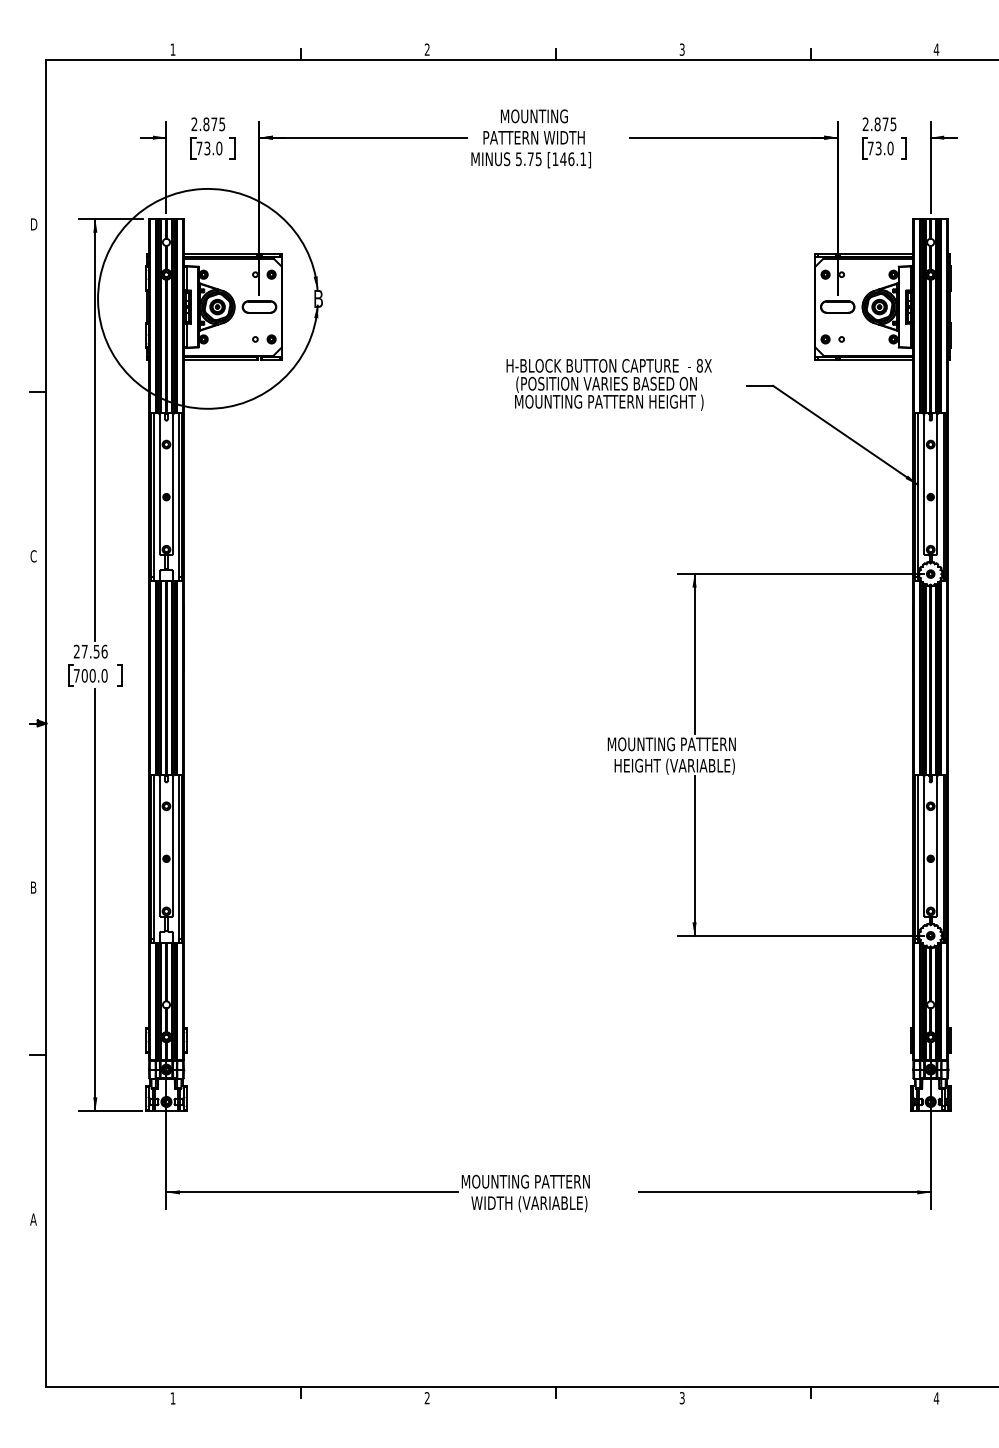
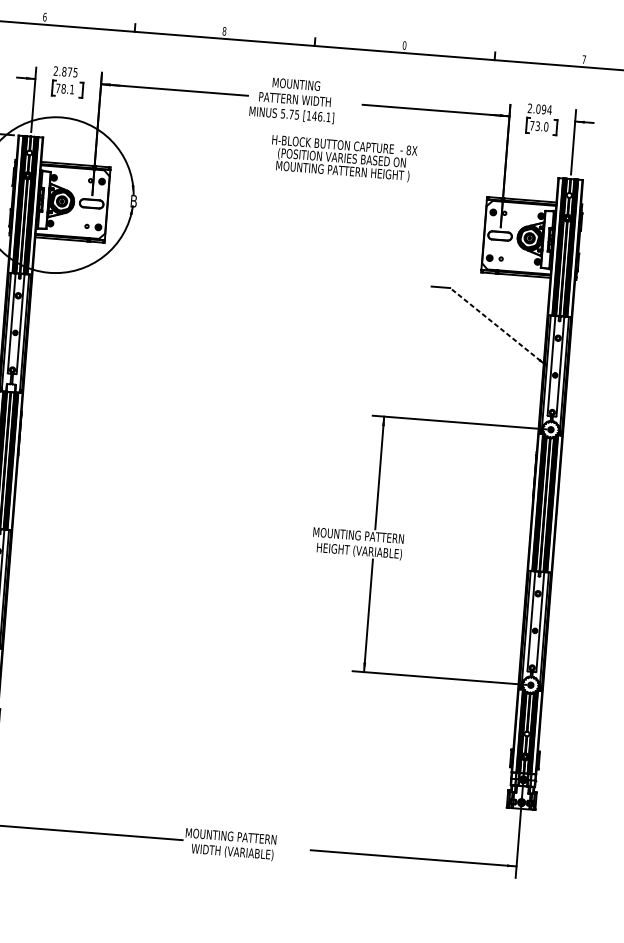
text: (172, 49) -> (44, 17), 1 -> 6
text: (426, 49) -> (223, 31), 2 -> 8
text: (681, 49) -> (404, 45), 3 -> 0
text: (936, 49) -> (584, 59), 4 -> 7
text: (885, 124) -> (544, 109), 2.875 -> 2.094
text: (213, 148) -> (68, 89), 73.0 -> 78.1
text: (608, 384) -> (343, 158), moved
line: (845, 435) -> (498, 327), solid -> dashed

